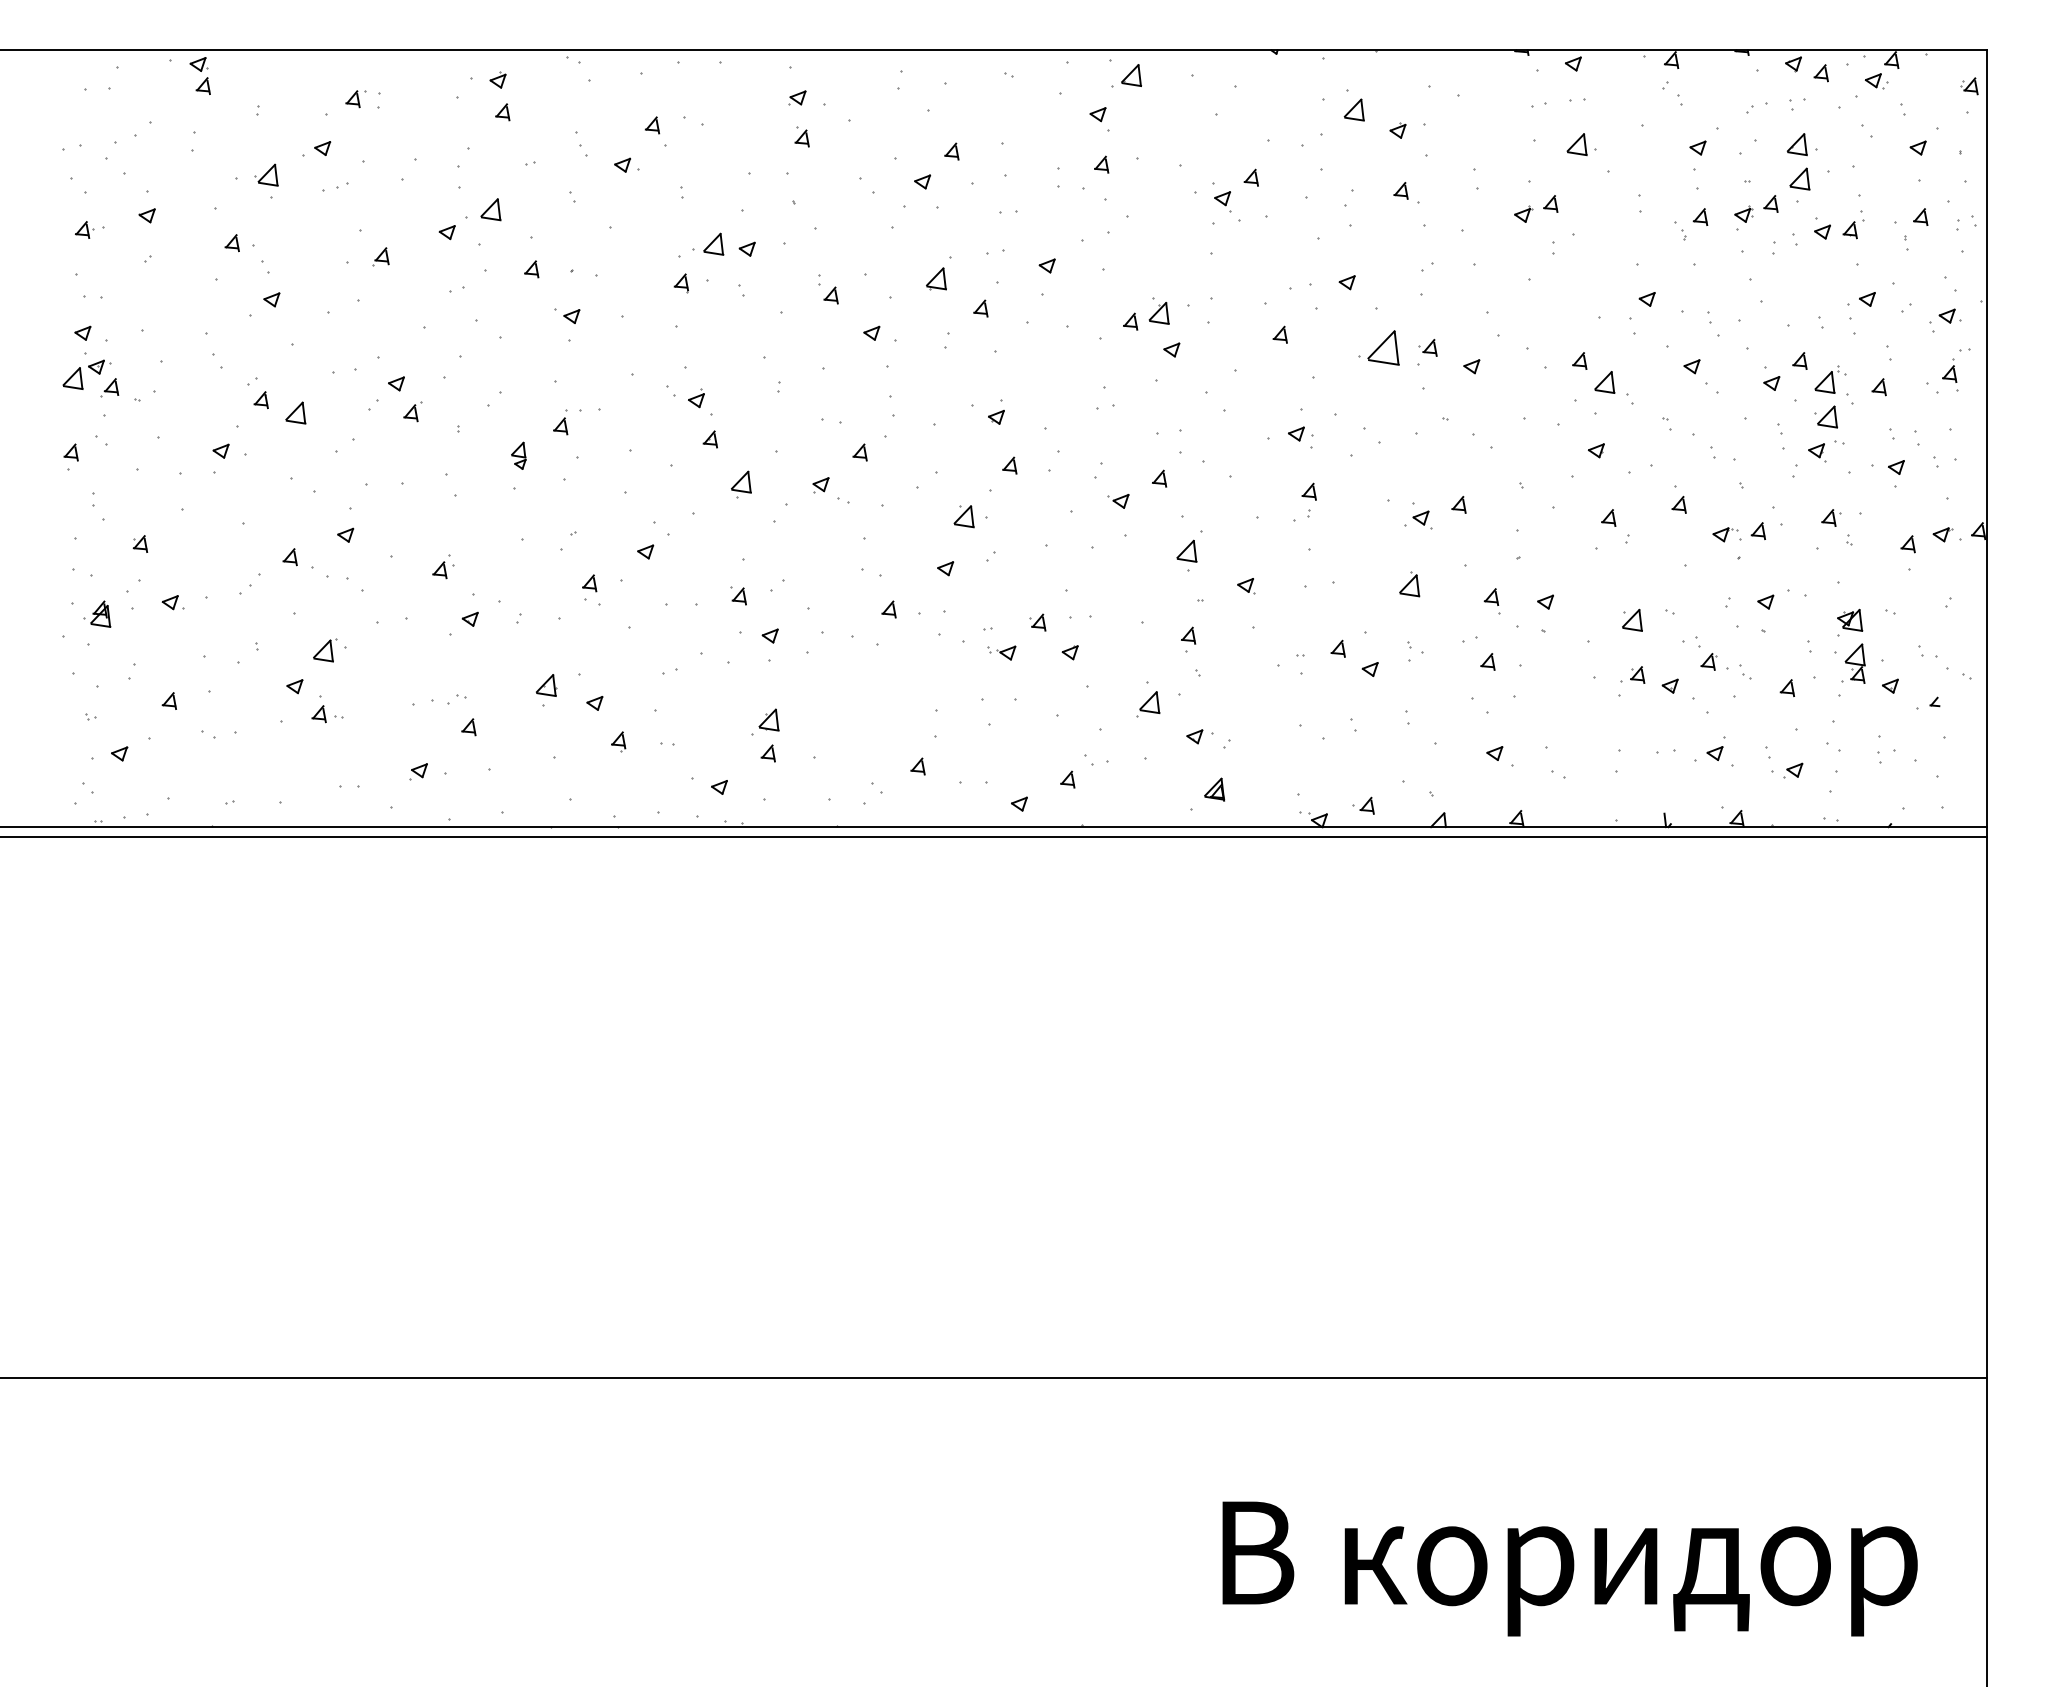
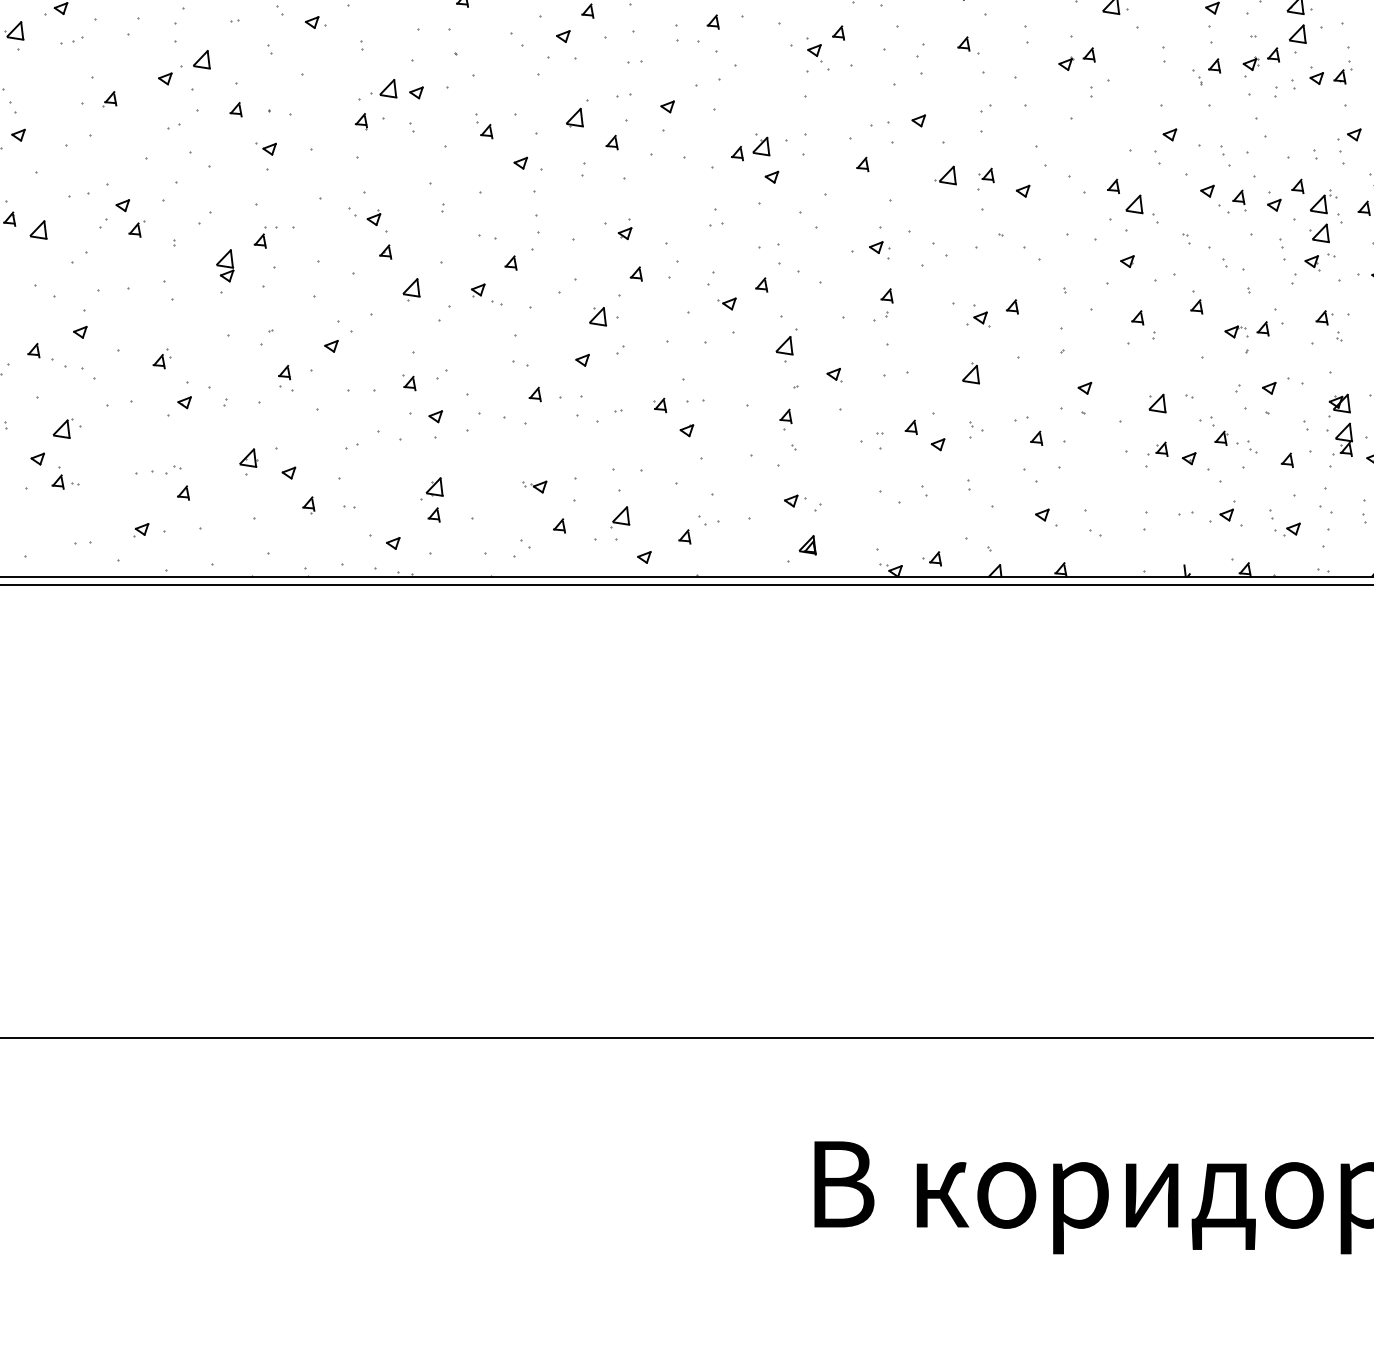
part: (1379, 347) -> (945, 175), size x0.62
part: (518, 455) -> (225, 265), size x1.43
part: (1491, 601) -> (1238, 201), moved
part: (1001, 652) -> (534, 486), moved
part: (1148, 704) -> (620, 517), moved

